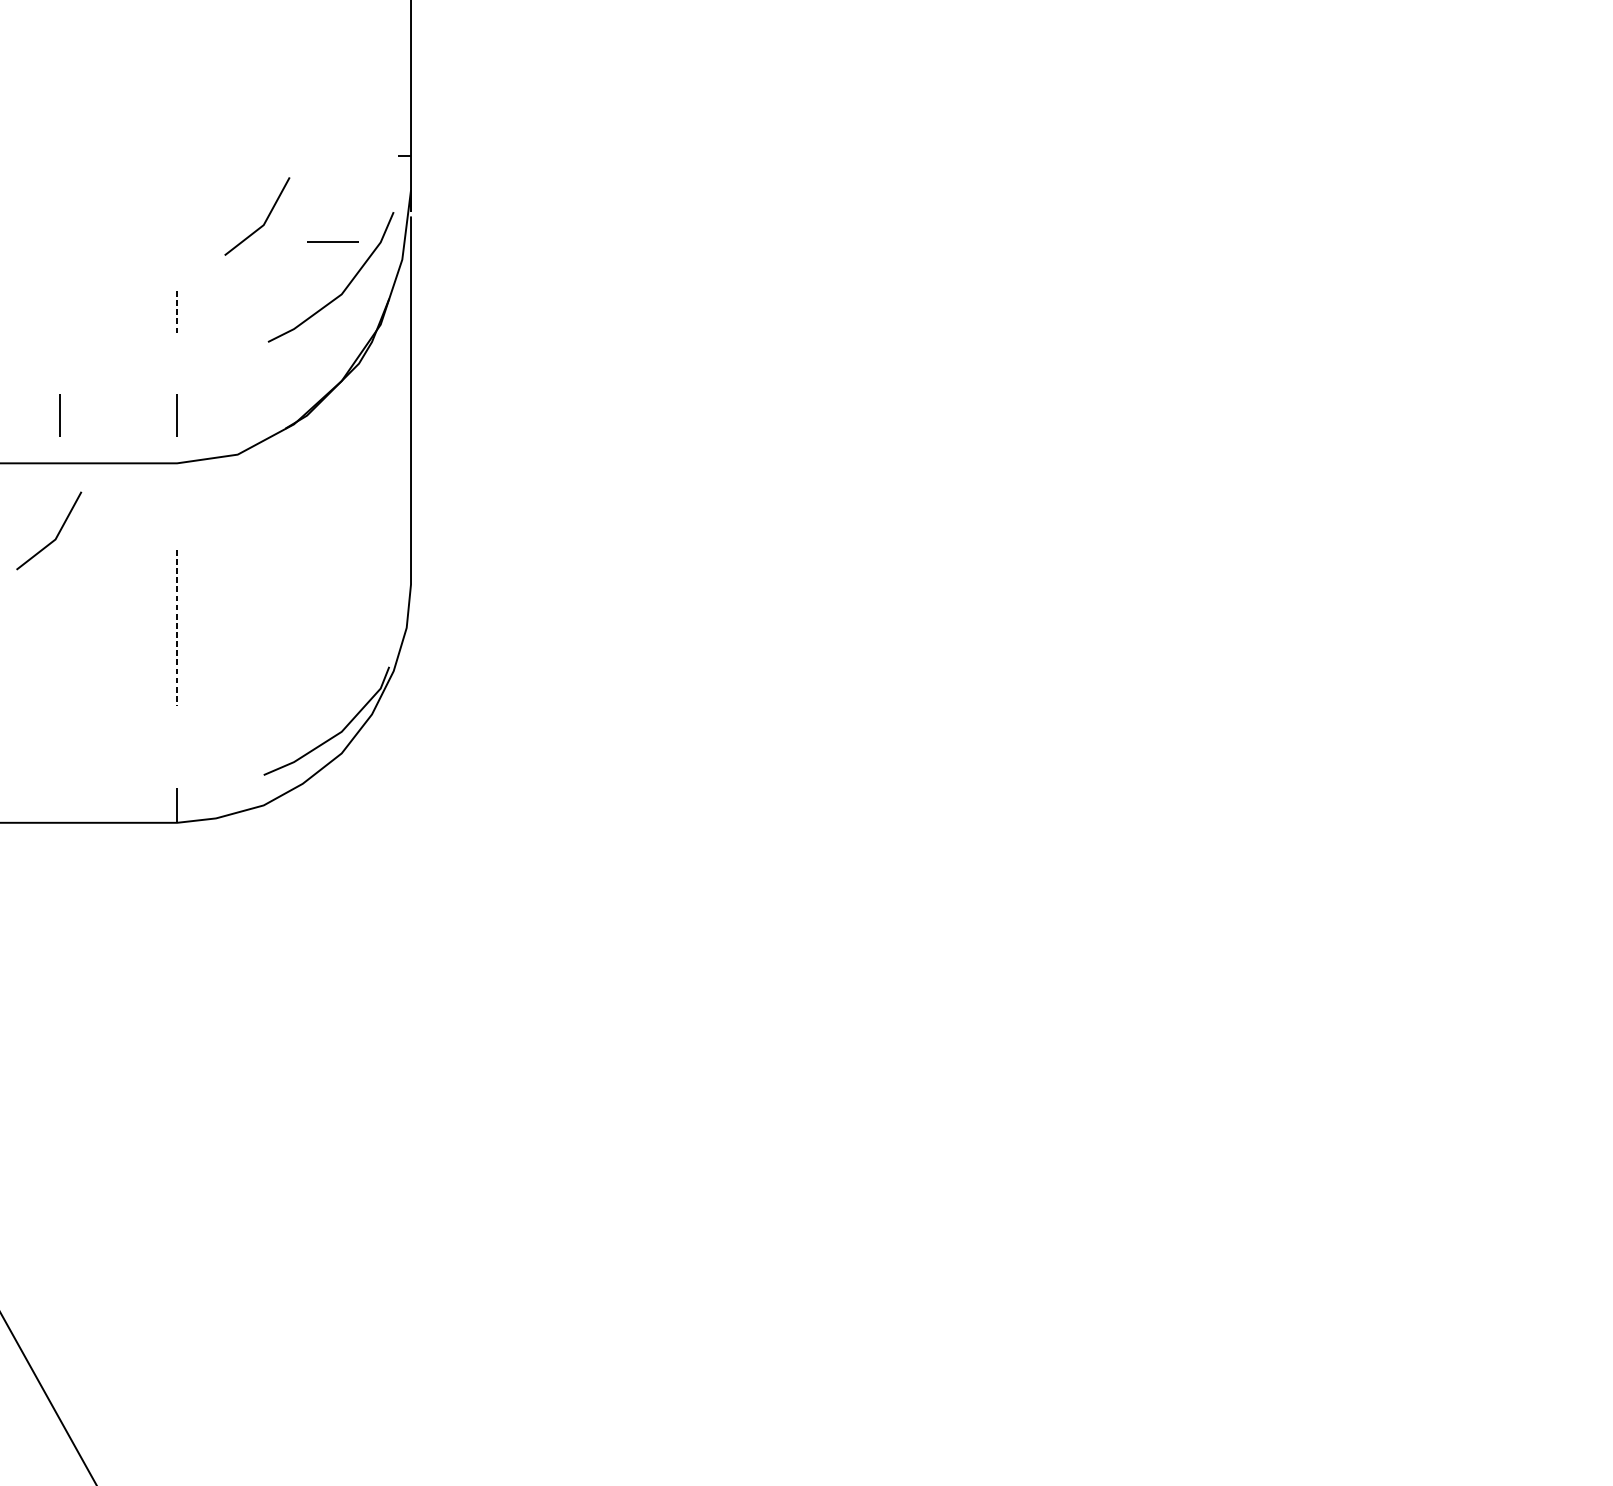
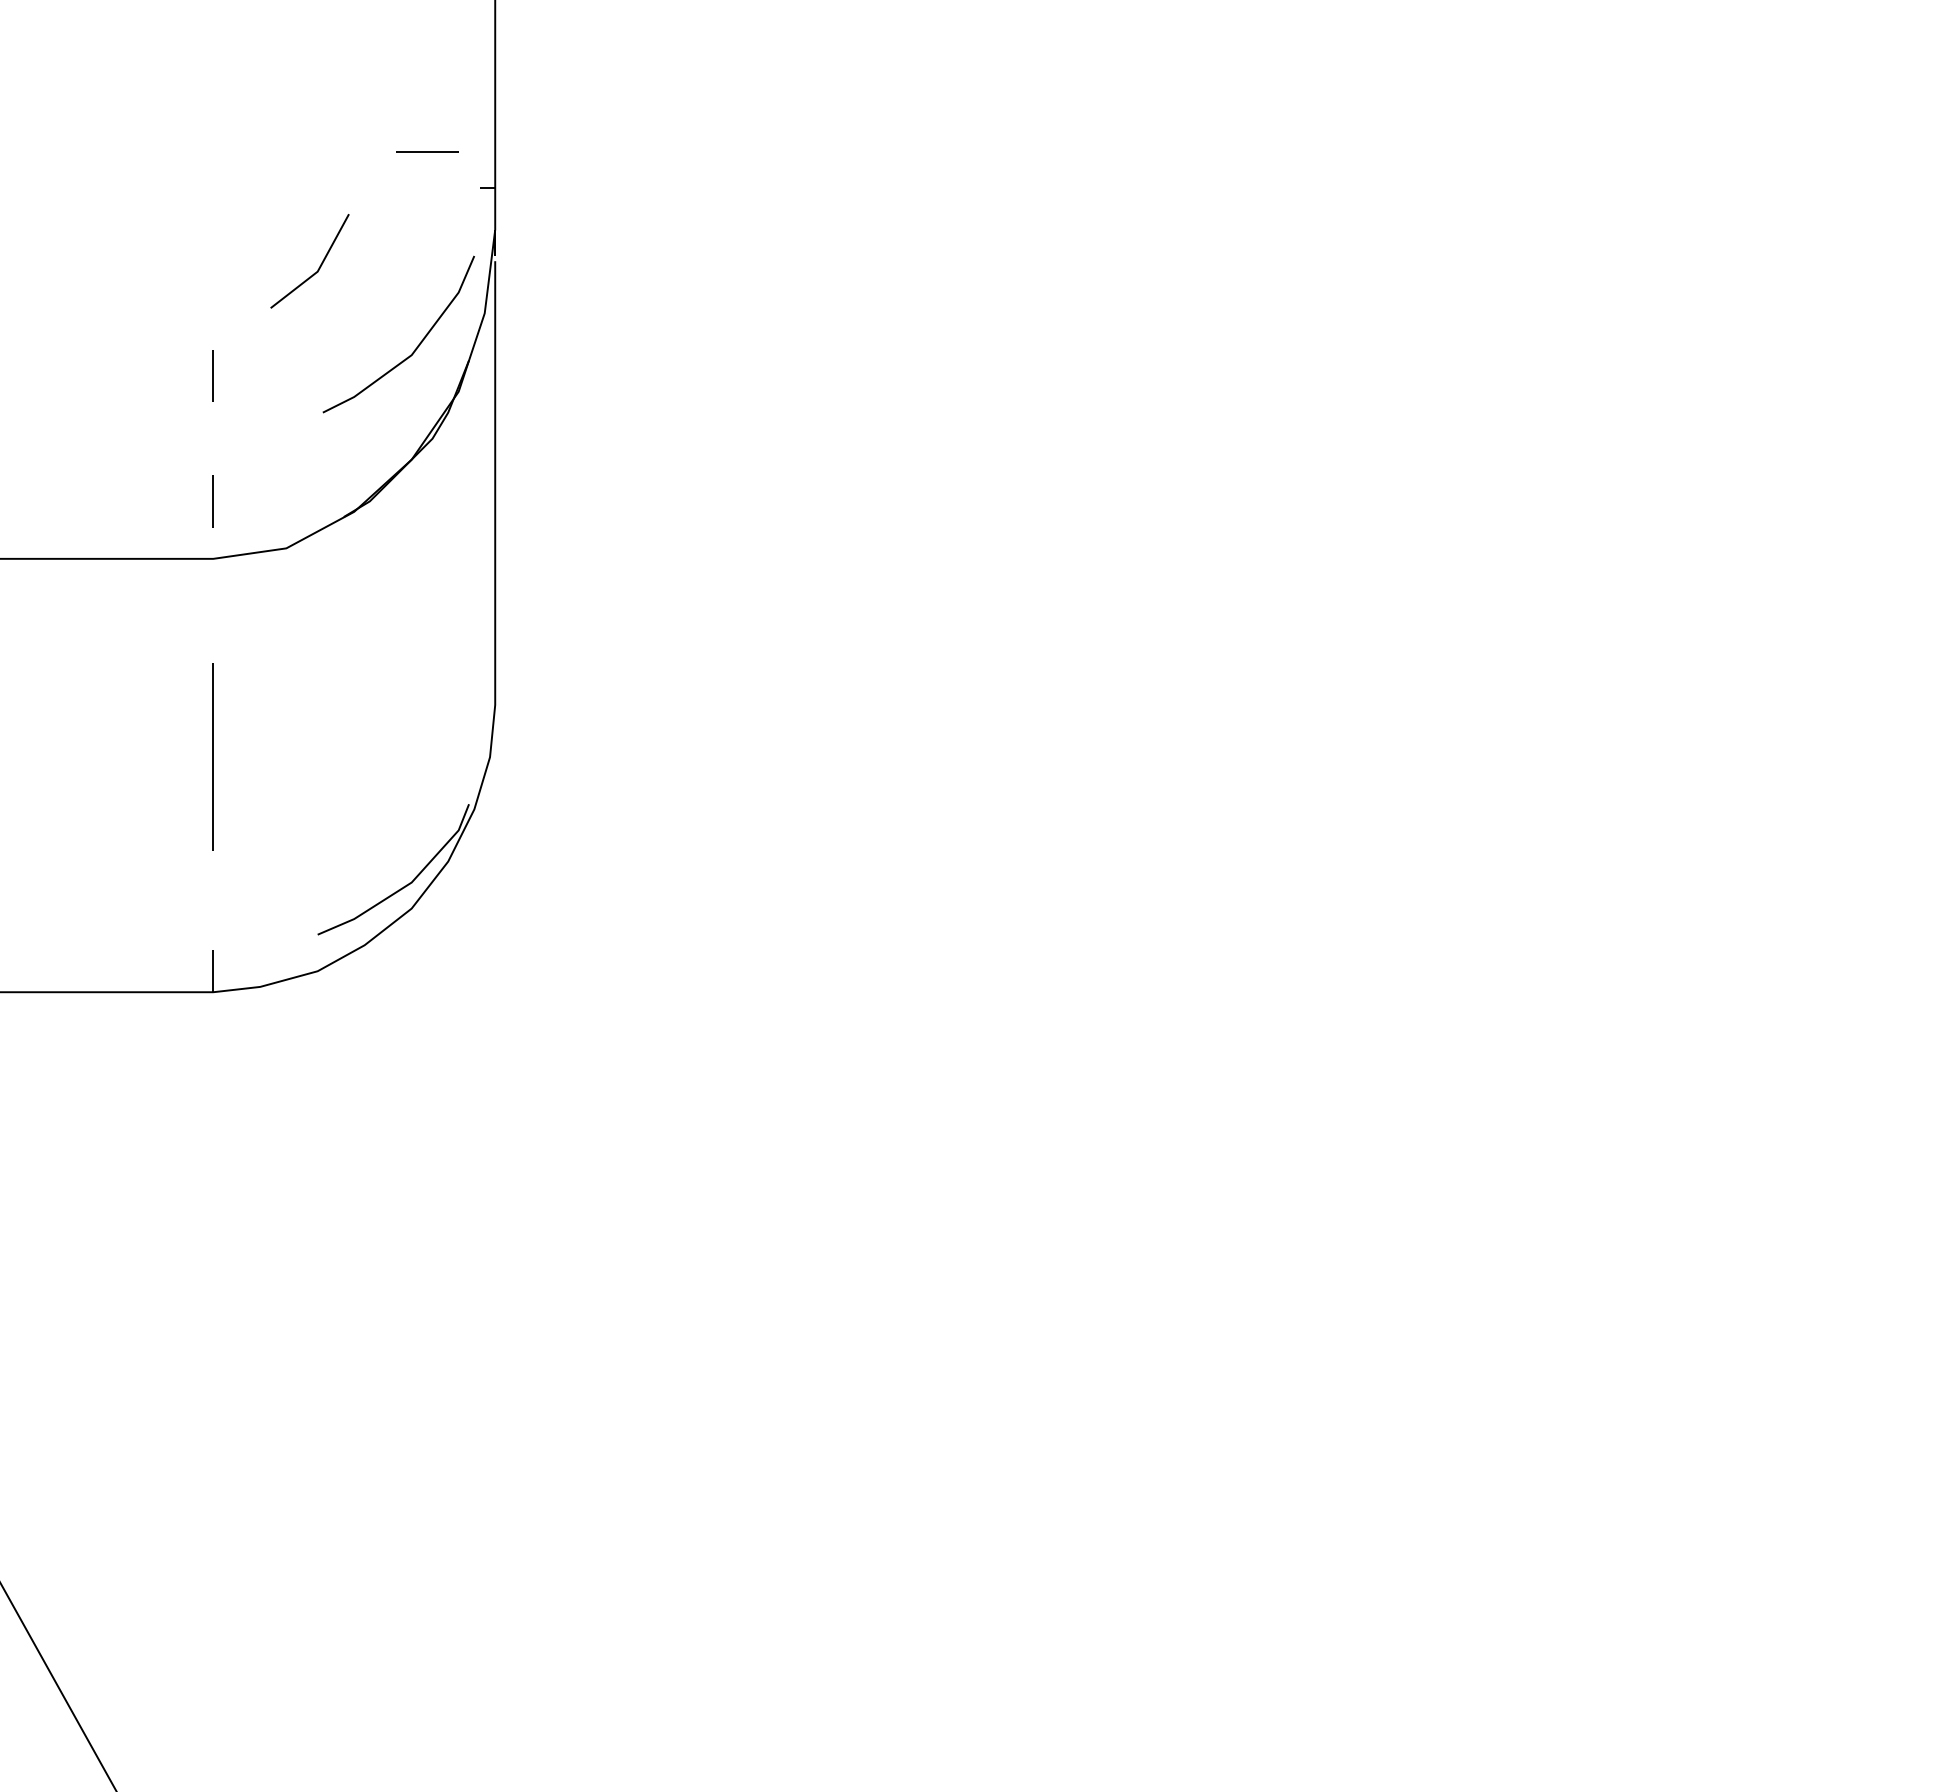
line: (333, 241) -> (427, 151), moved
line: (177, 311) -> (213, 375), dashed -> solid
line: (59, 415) -> (71, 501), removed
part: (56, 536) -> (67, 646), removed
line: (177, 628) -> (213, 757), dashed -> solid

